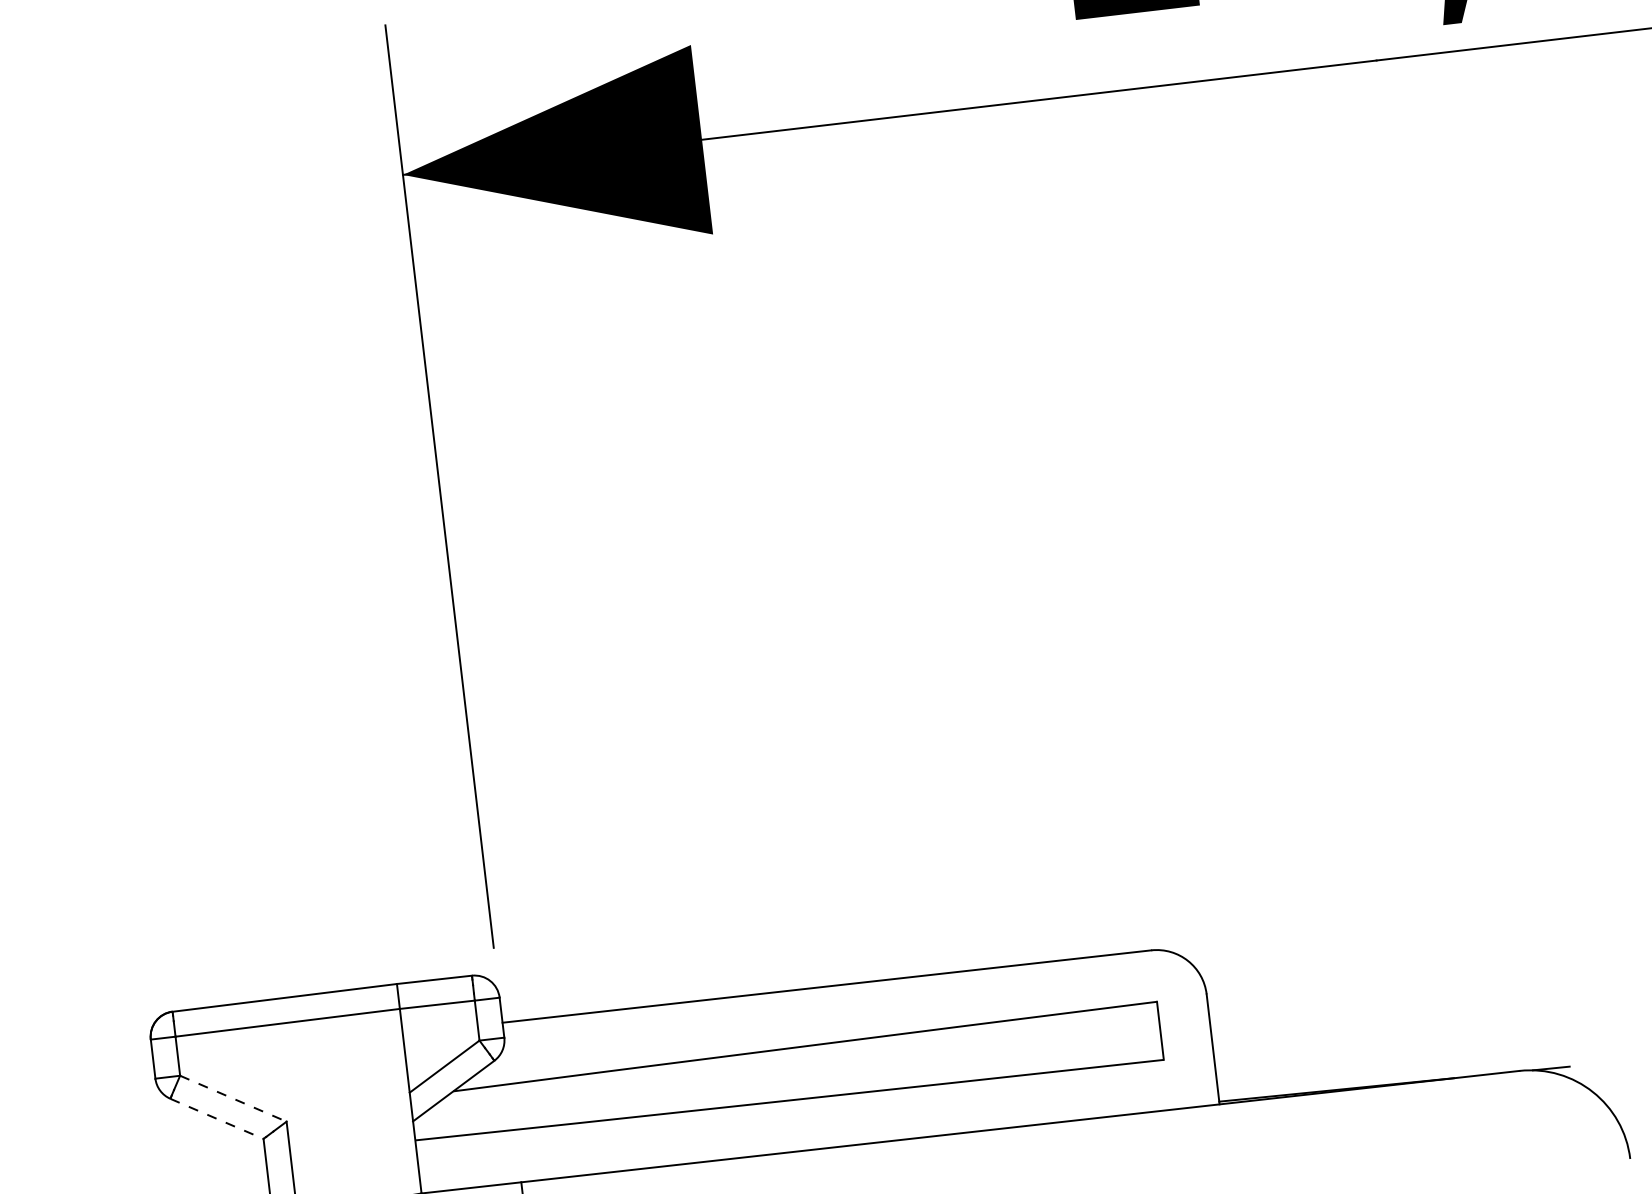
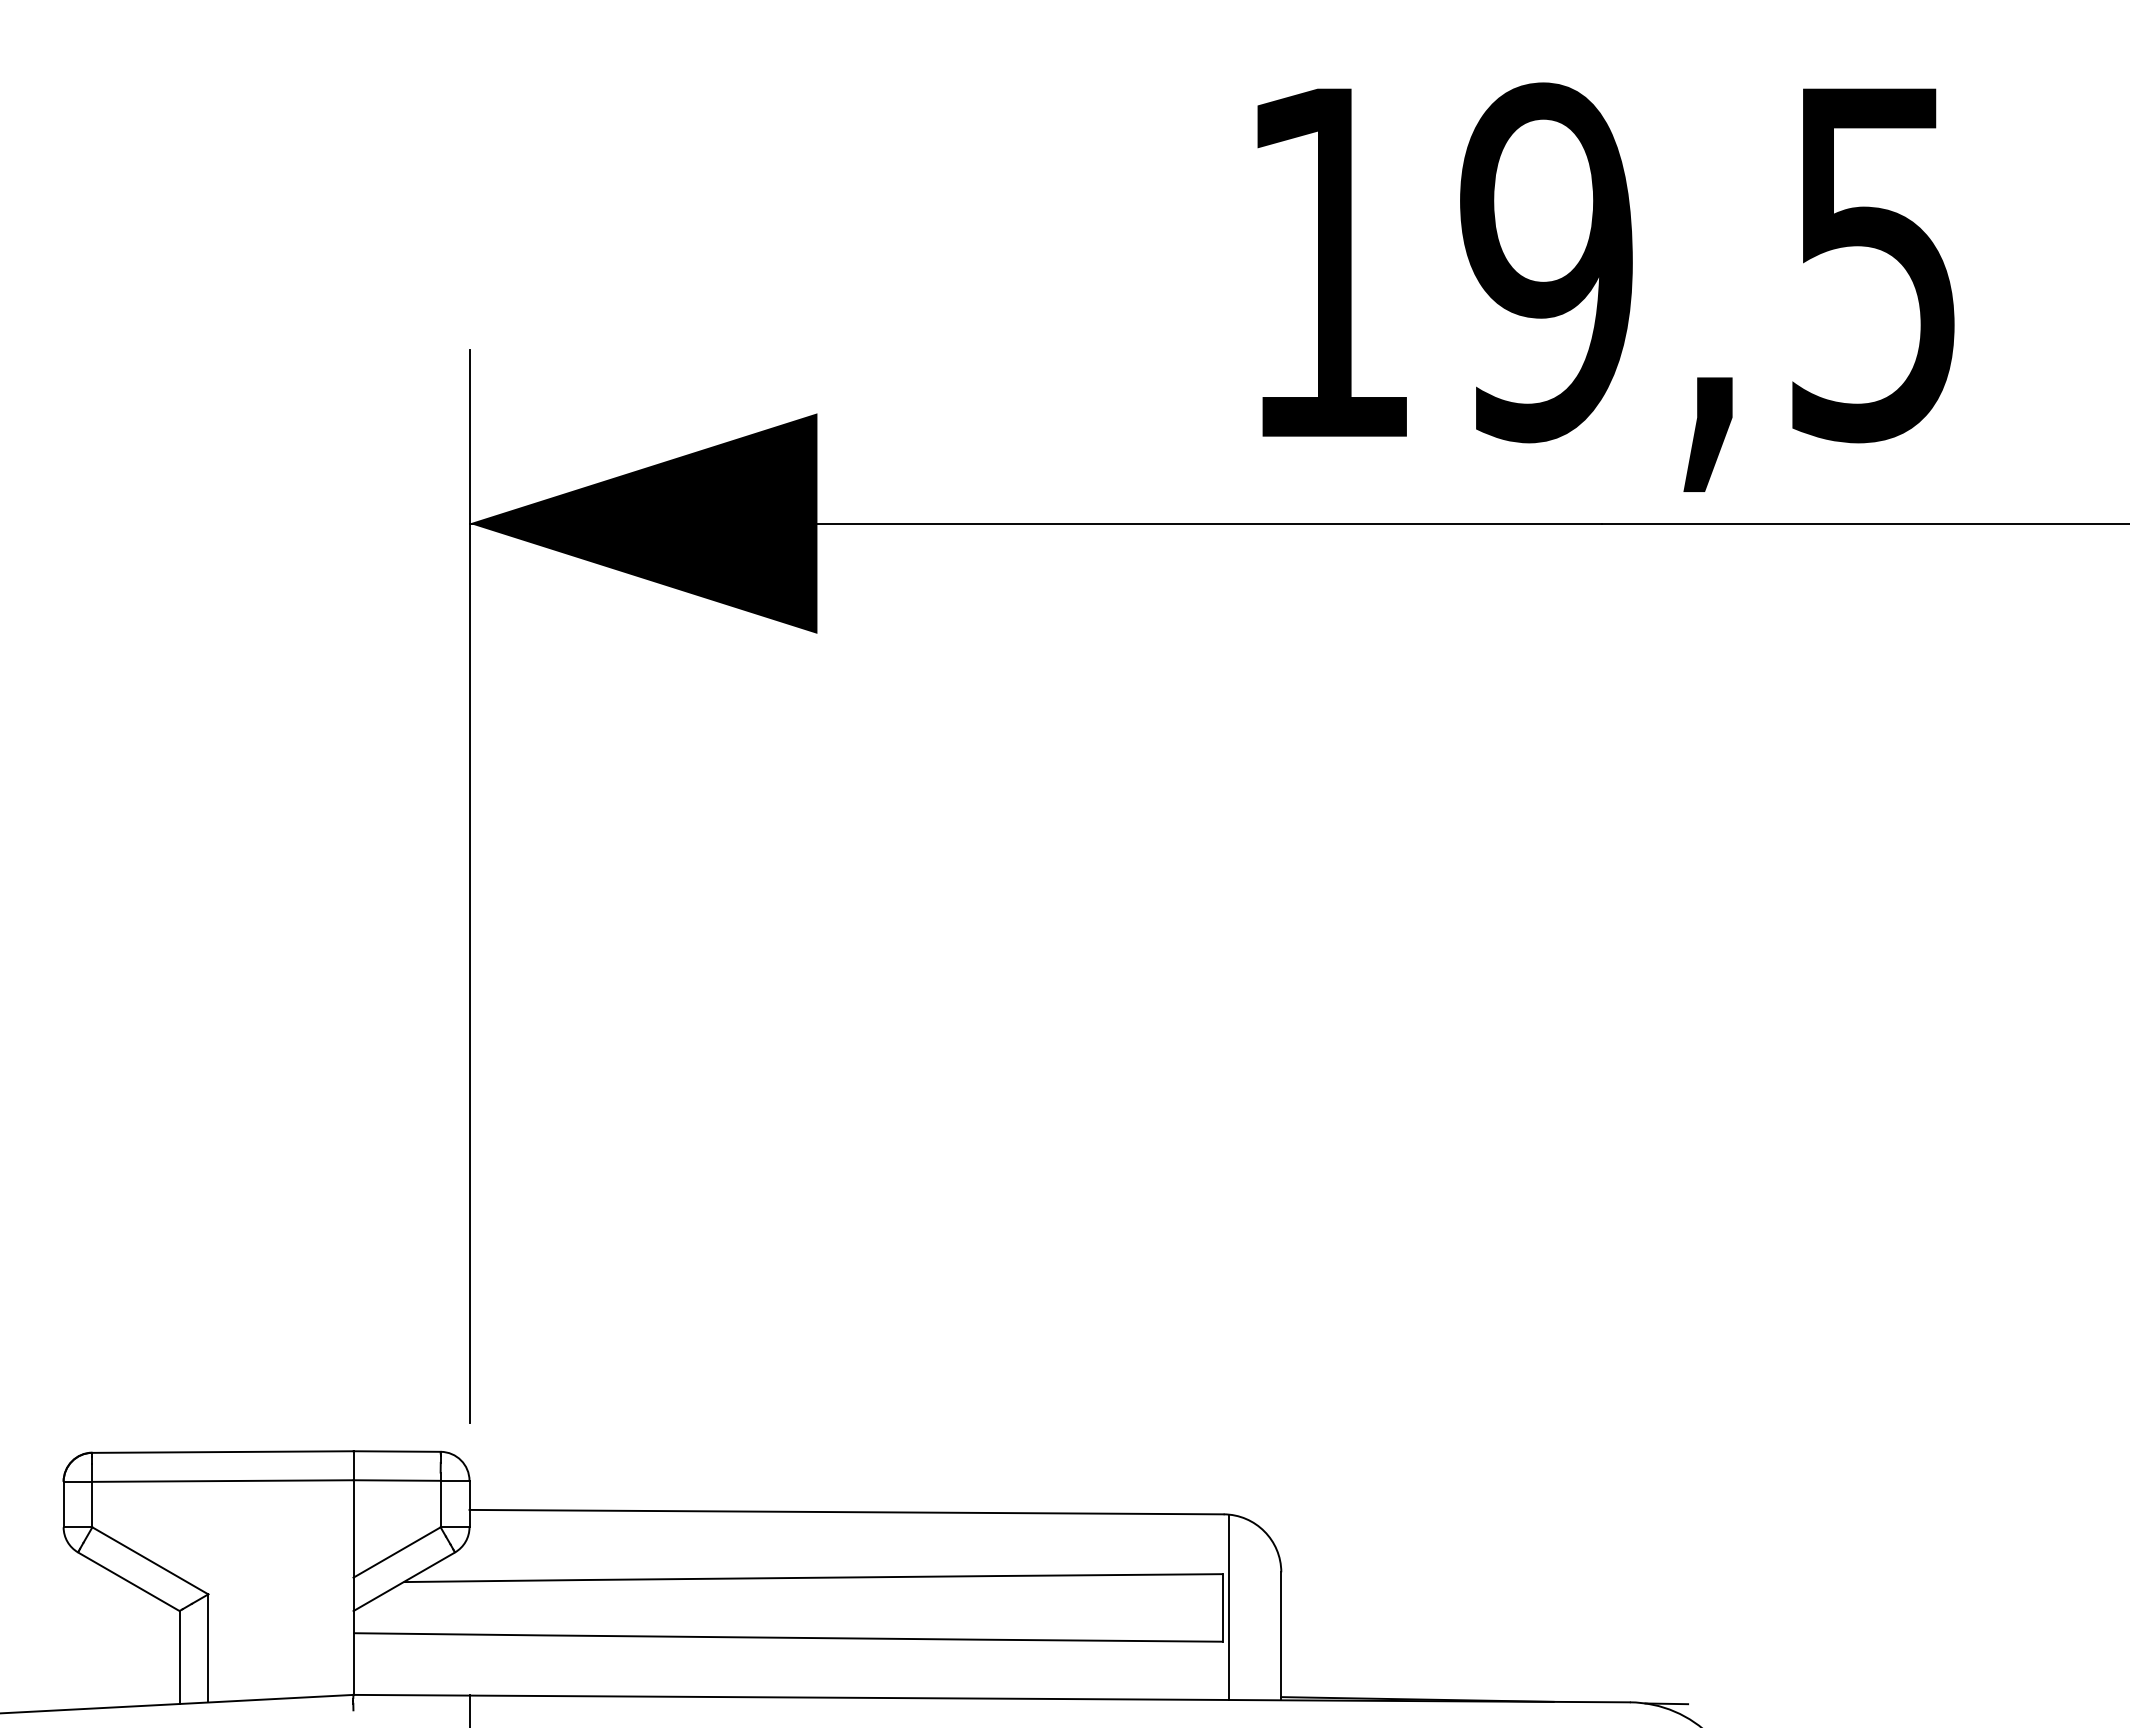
line: (1165, 1028) -> (1229, 1606), added
line: (233, 1098) -> (150, 1560), dashed -> solid
line: (216, 1118) -> (128, 1581), dashed -> solid

